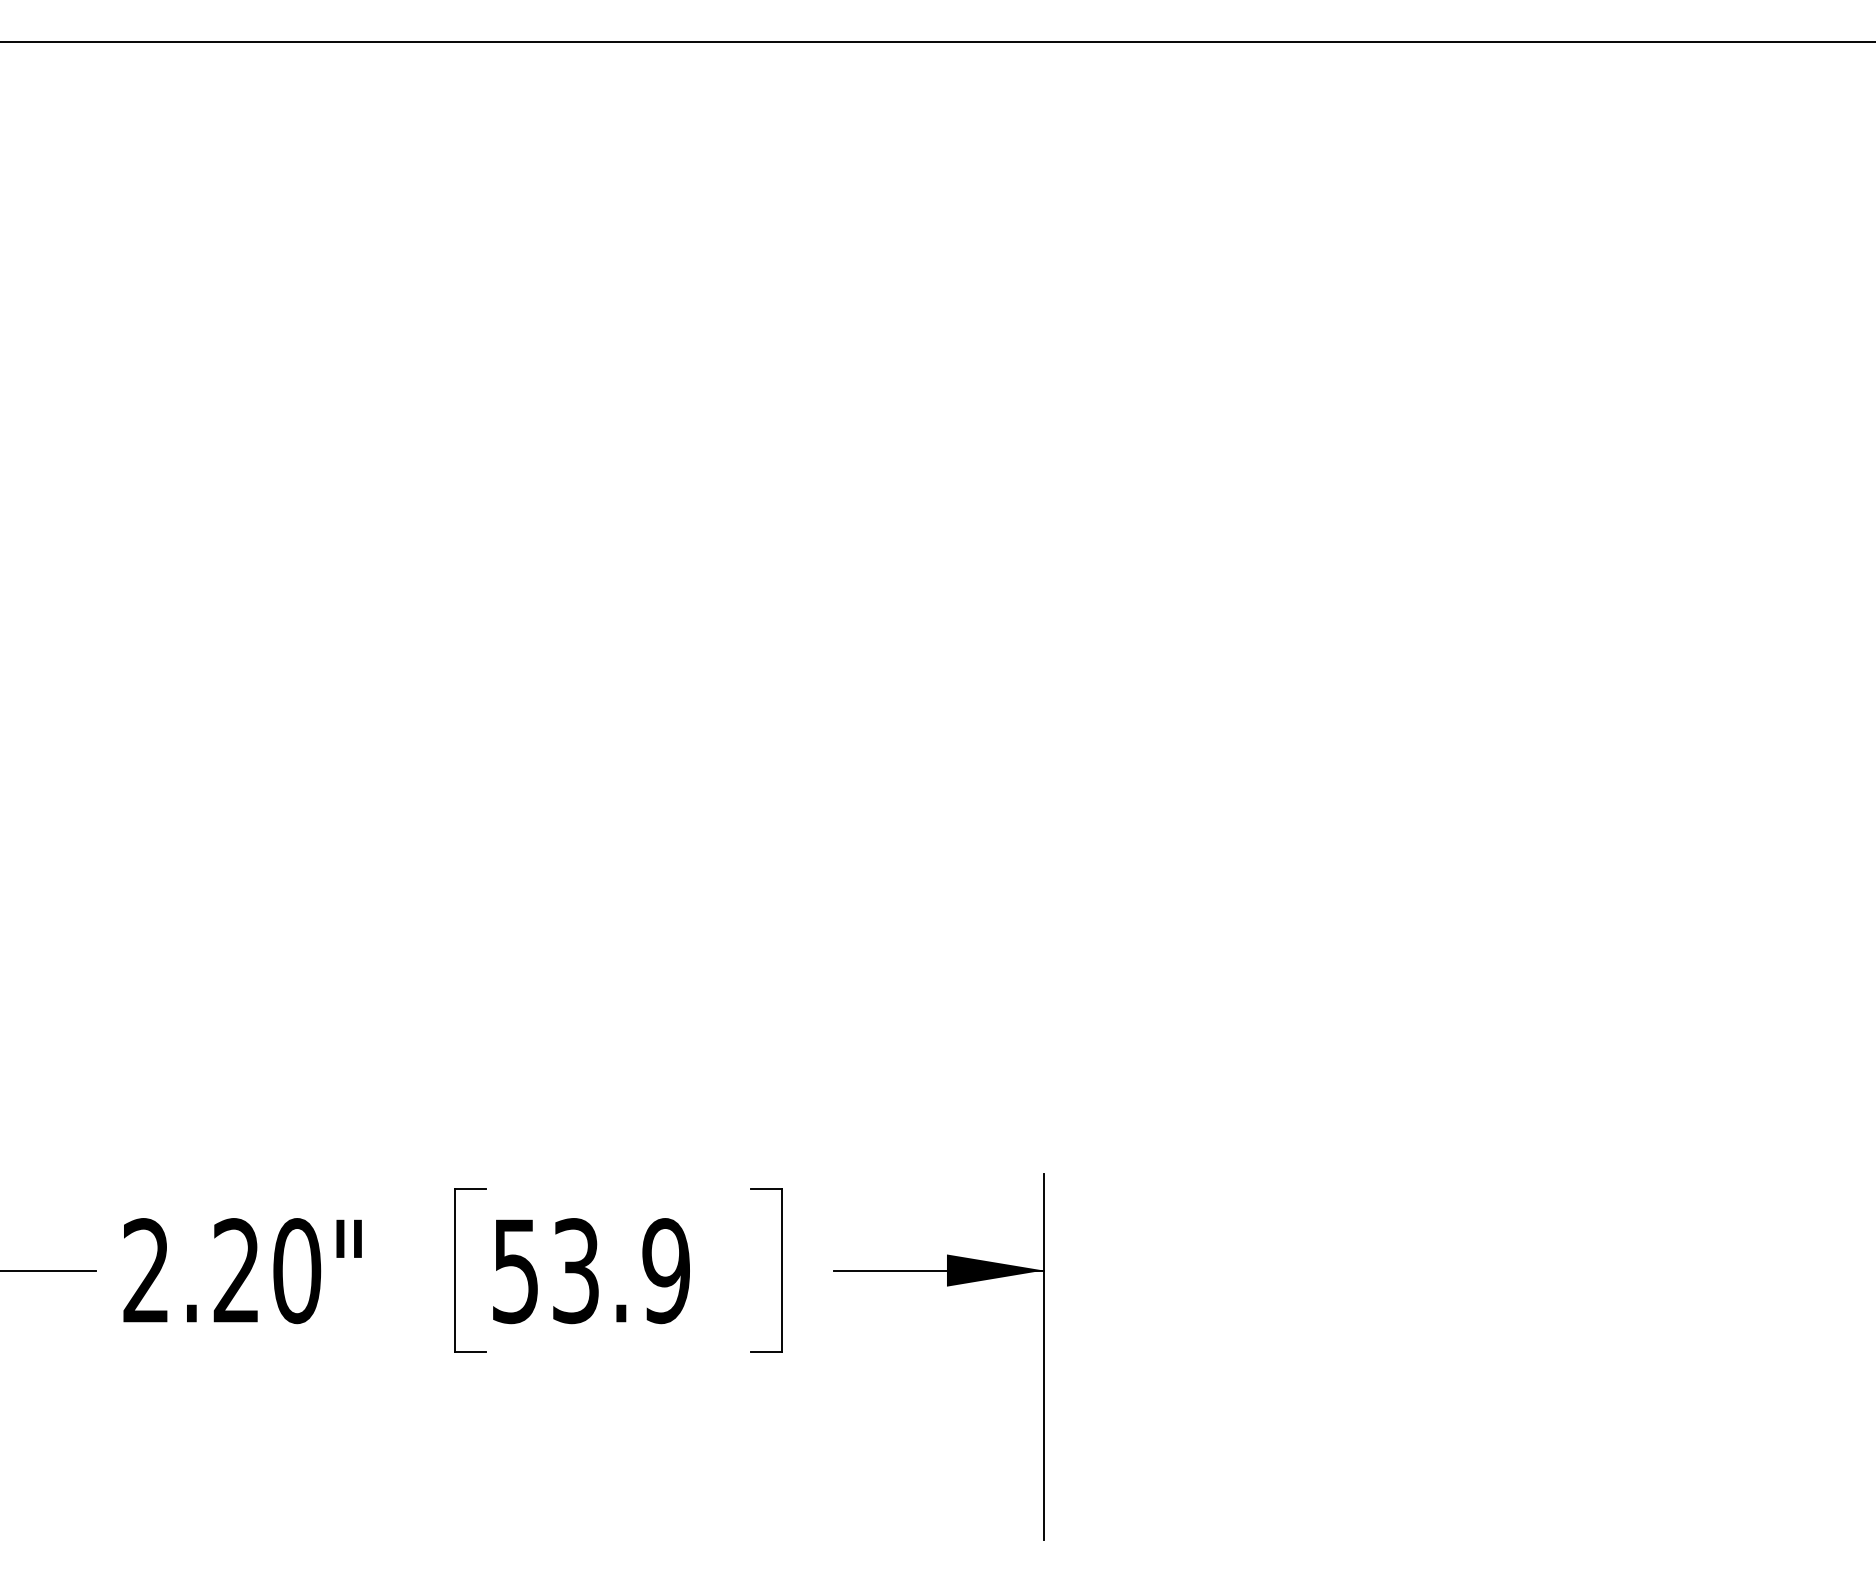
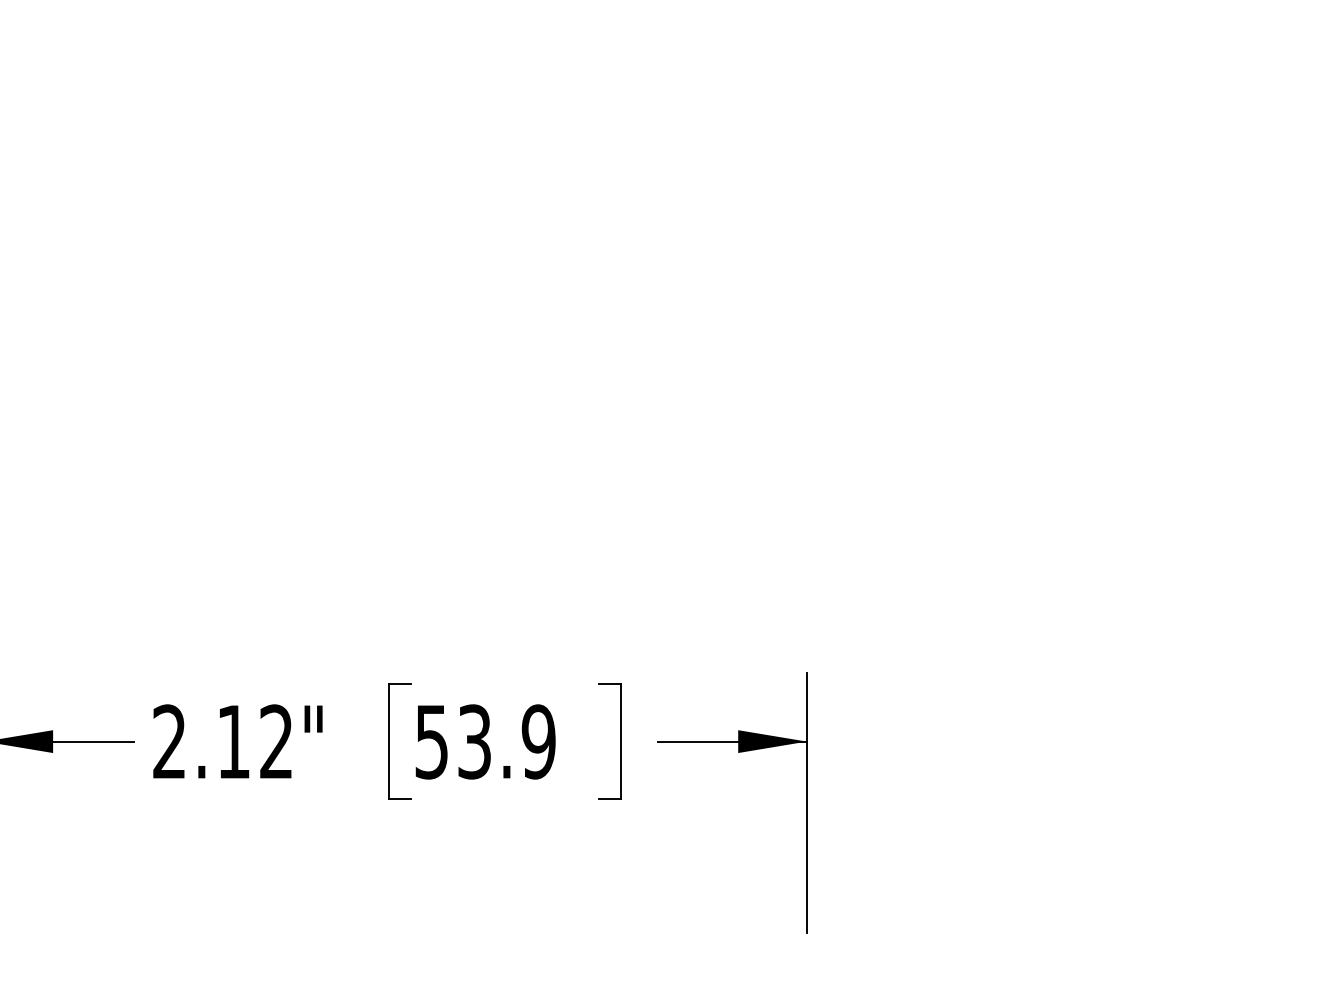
text: (267, 1271) -> (255, 742), 2.20" -> 2.12"

